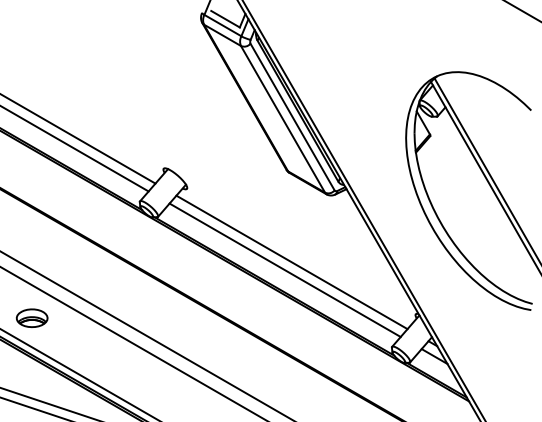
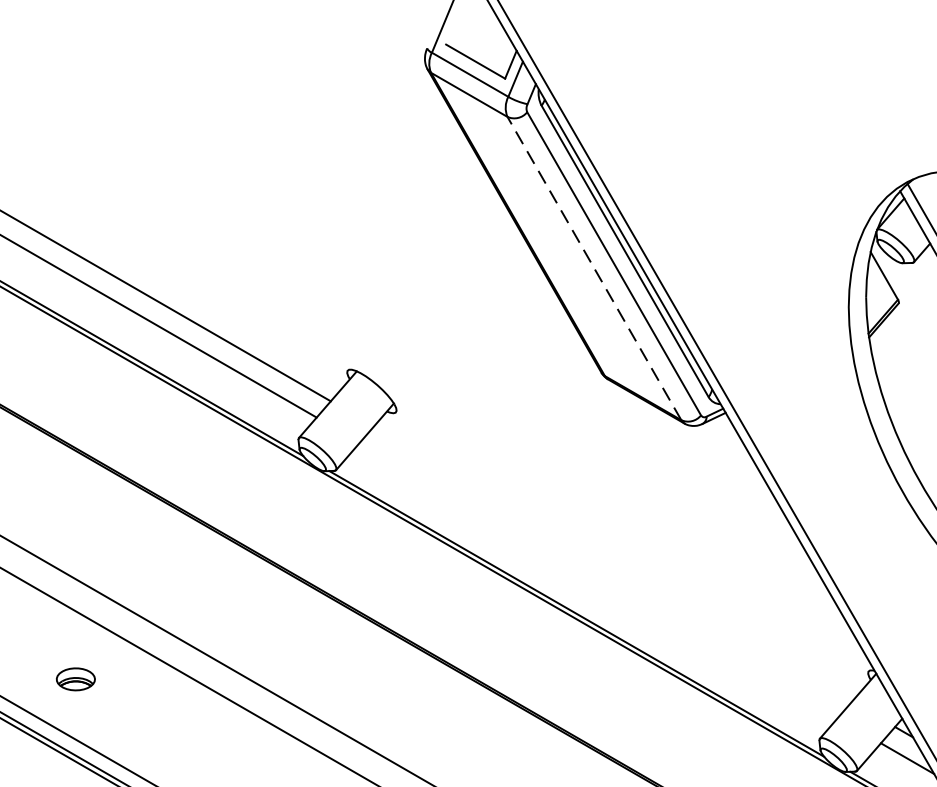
line: (283, 119) -> (595, 268), solid -> dashed
line: (291, 262) -> (611, 564), removed
line: (284, 269) -> (597, 578), removed
part: (31, 317) -> (74, 678), size x0.6

